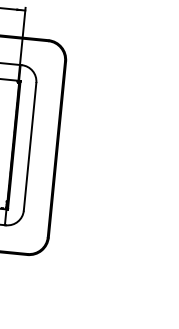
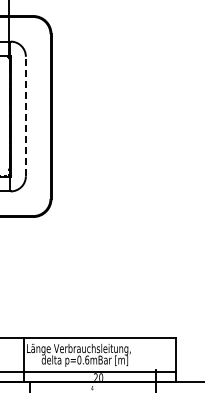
line: (29, 146) -> (25, 116), solid -> dashed

